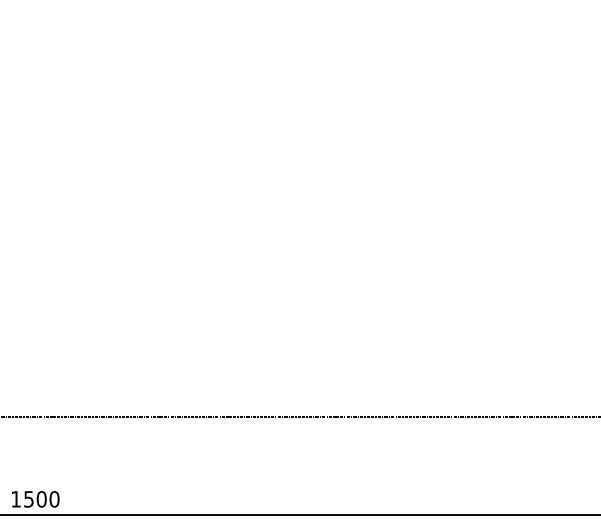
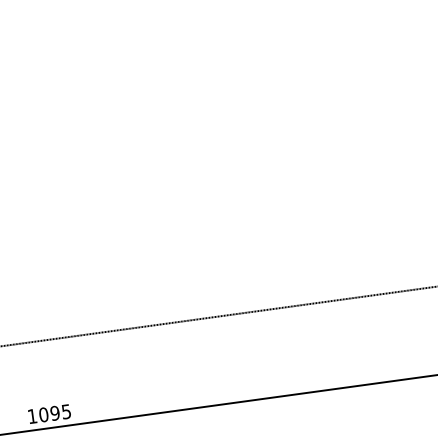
text: (41, 499) -> (54, 413), 1500 -> 1095

